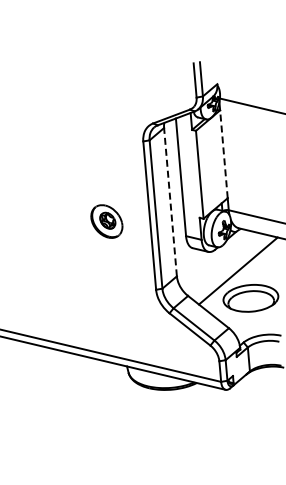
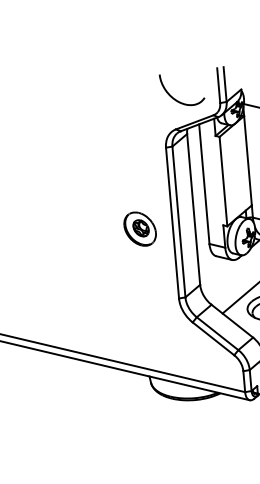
curve: (150, 91) -> (173, 96), added
line: (223, 153) -> (247, 159), dashed -> solid
line: (170, 201) -> (193, 208), dashed -> solid
part: (106, 221) -> (139, 229), moved

